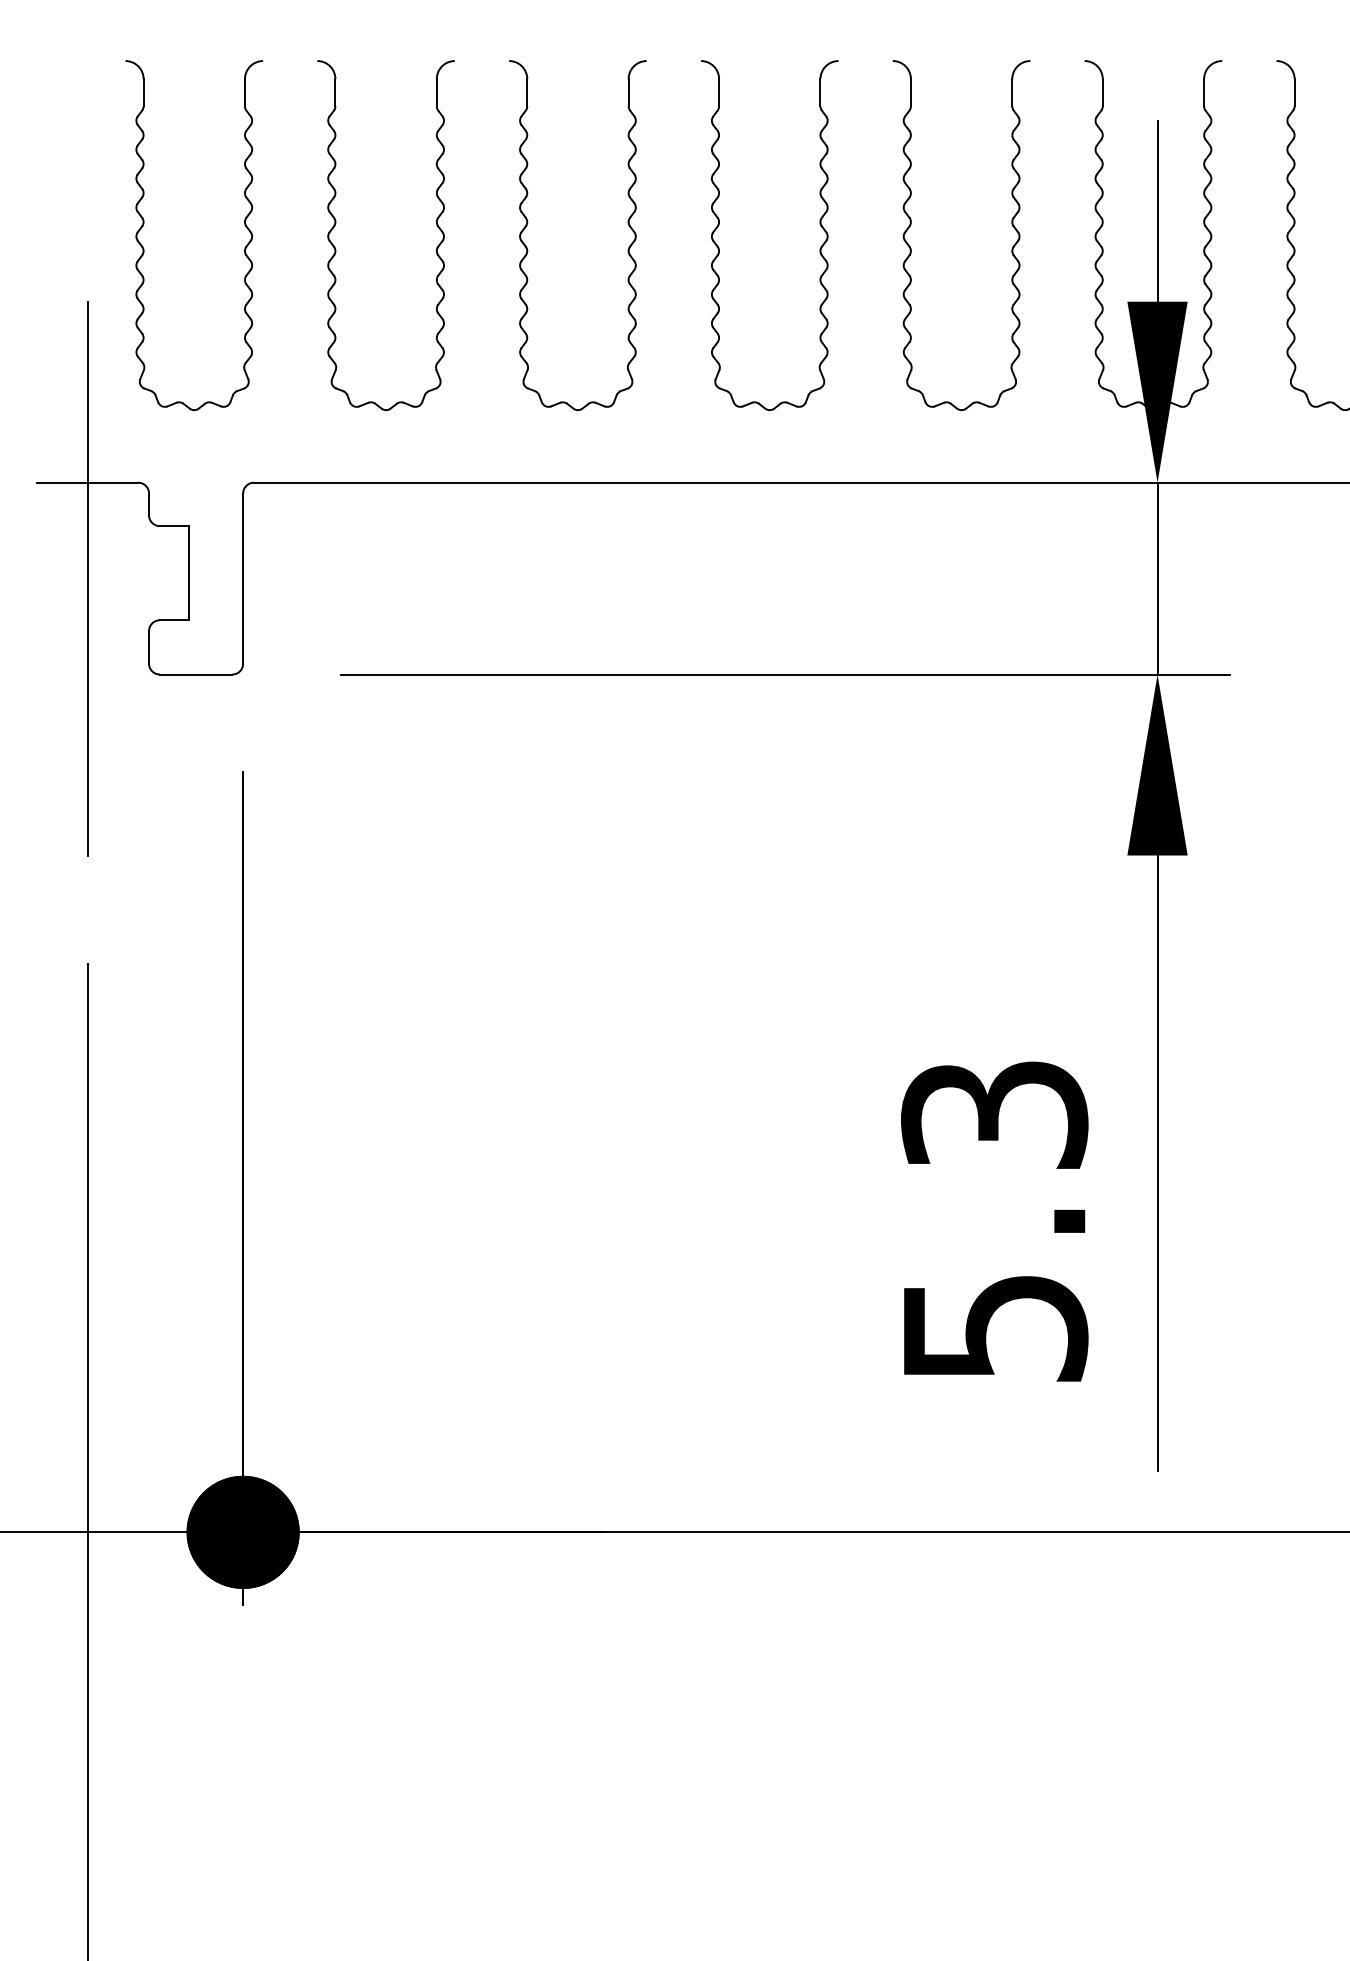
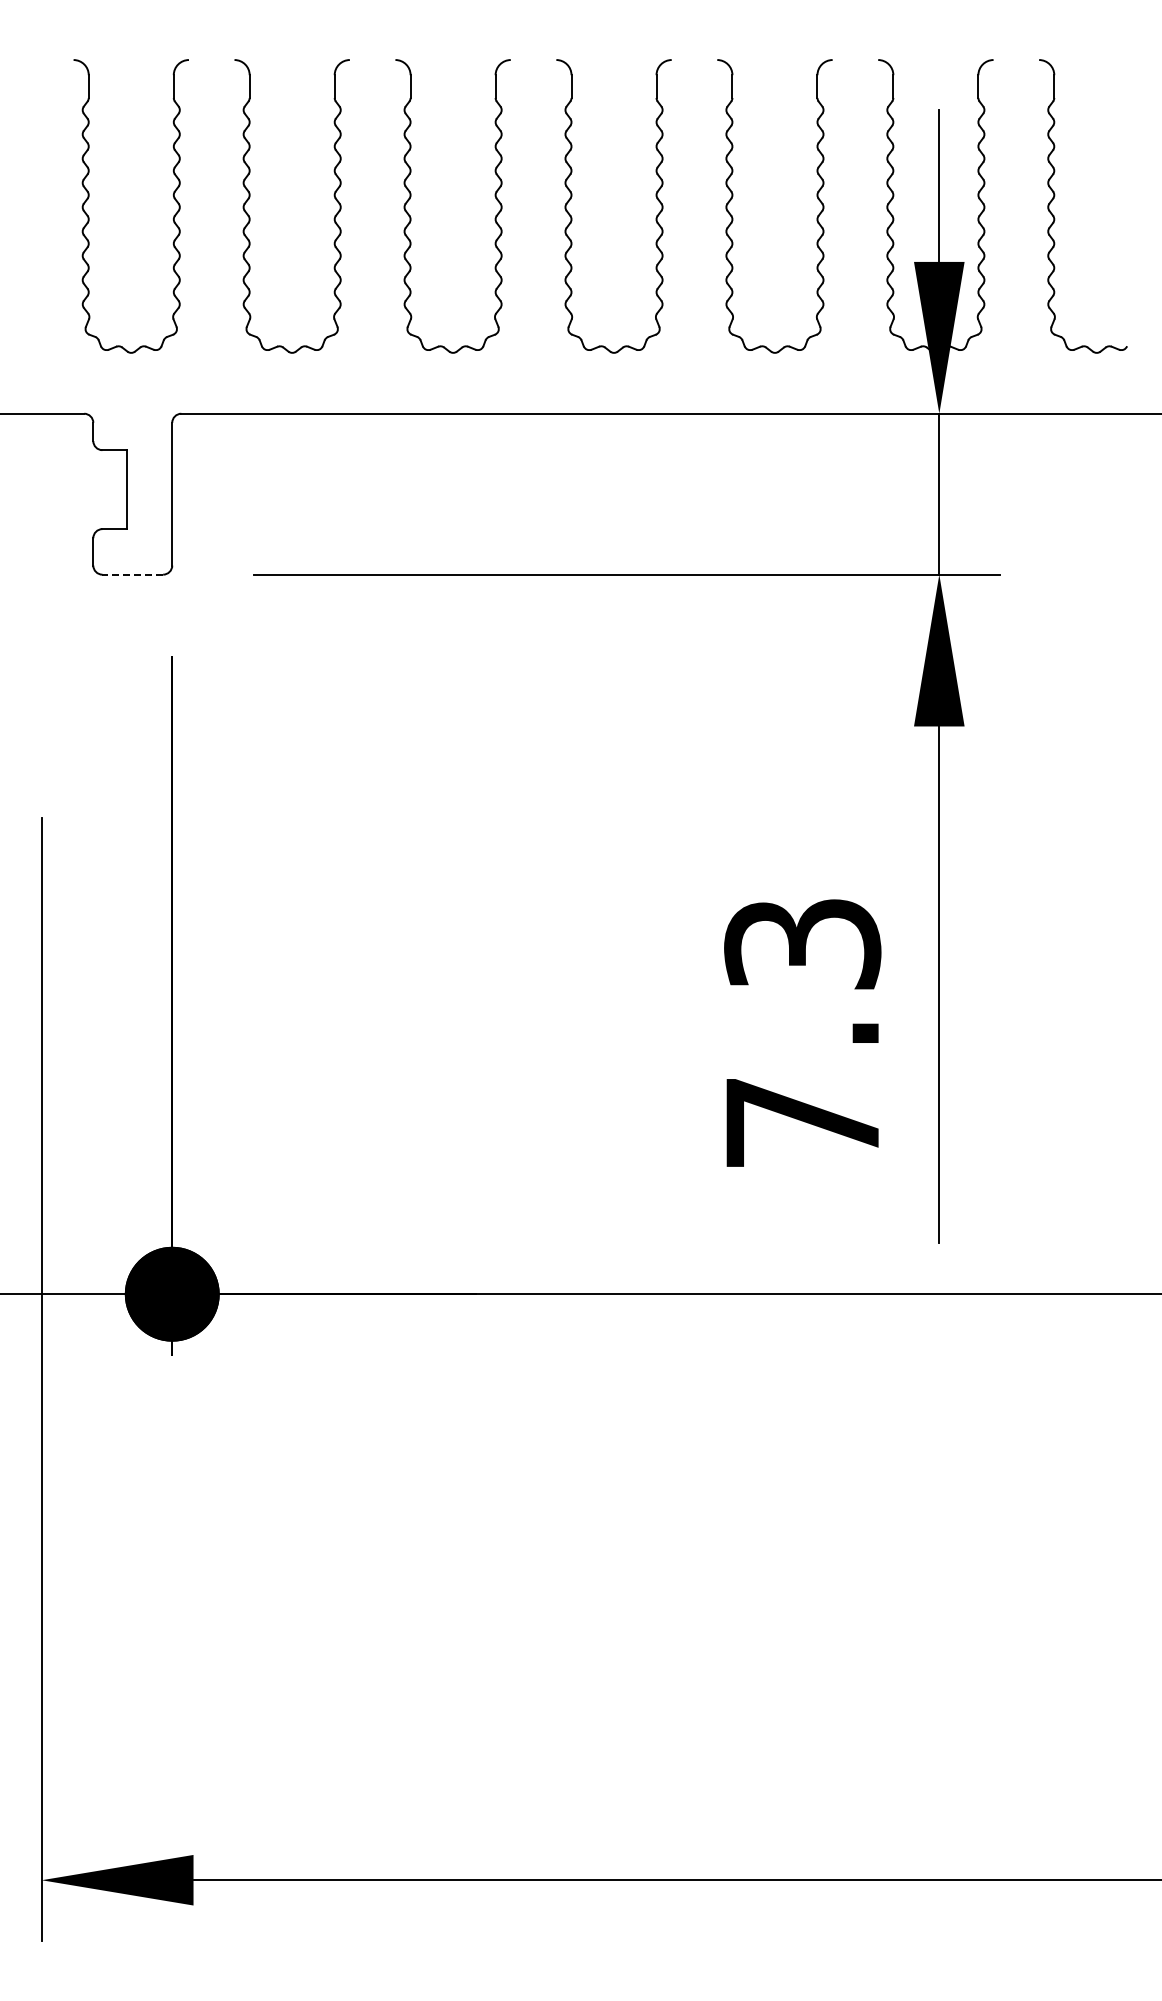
line: (87, 577) -> (41, 493), removed
line: (195, 674) -> (132, 574), solid -> dashed
text: (995, 1328) -> (803, 1123), 5.3 -> 7.3

